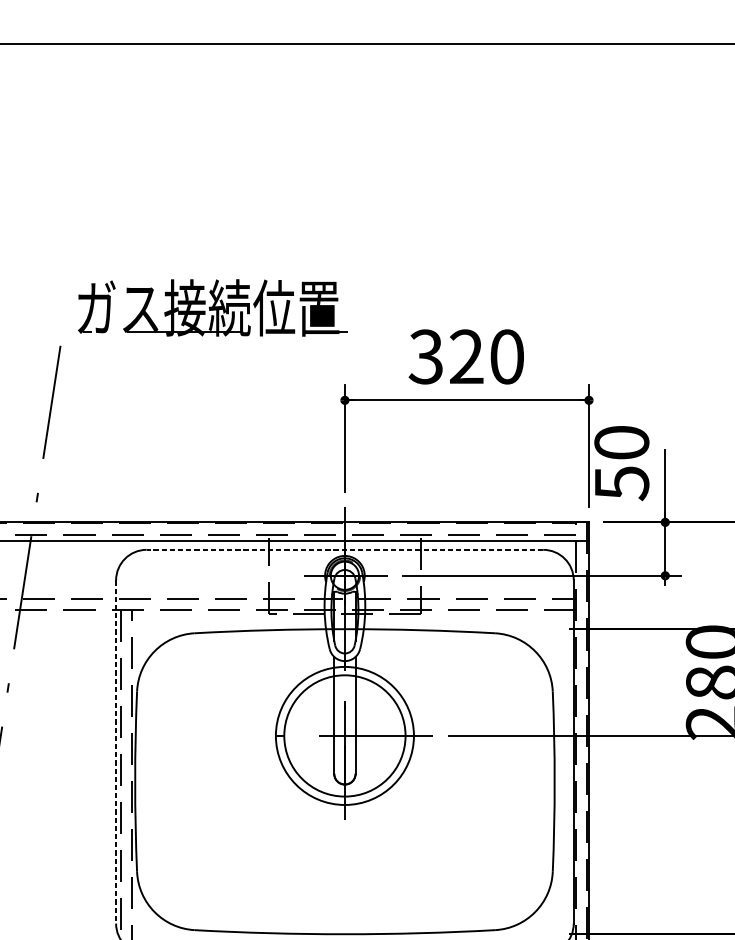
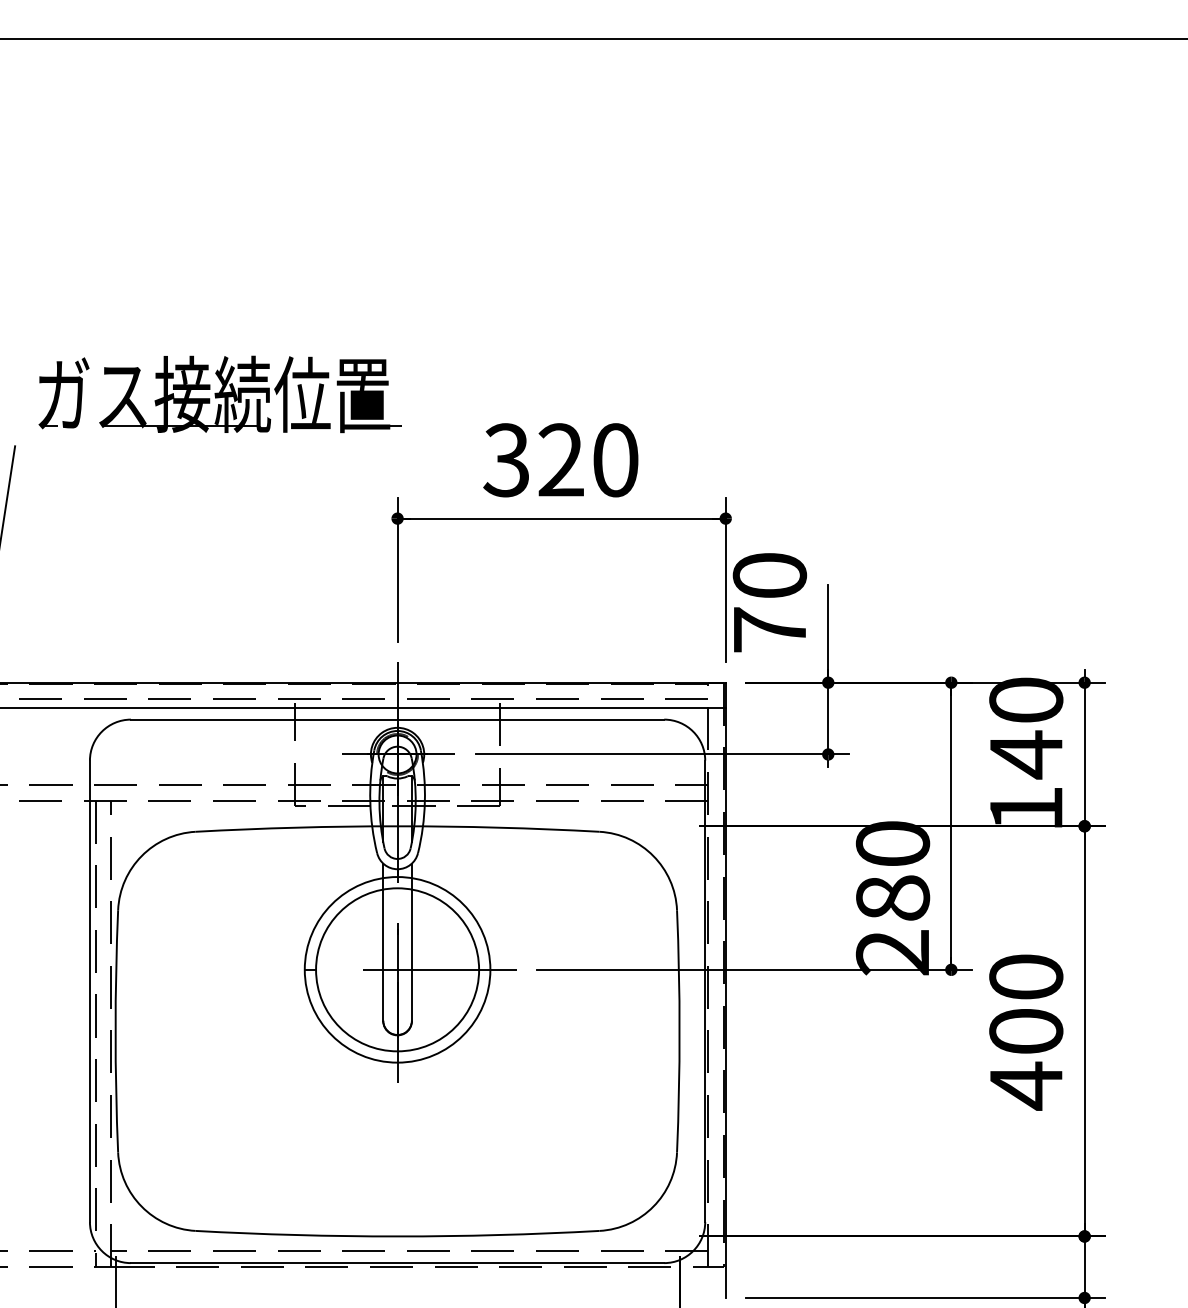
text: (622, 483) -> (770, 630), 50 -> 70
line: (344, 549) -> (397, 719), dashed -> solid
line: (115, 752) -> (89, 991), dashed -> solid

